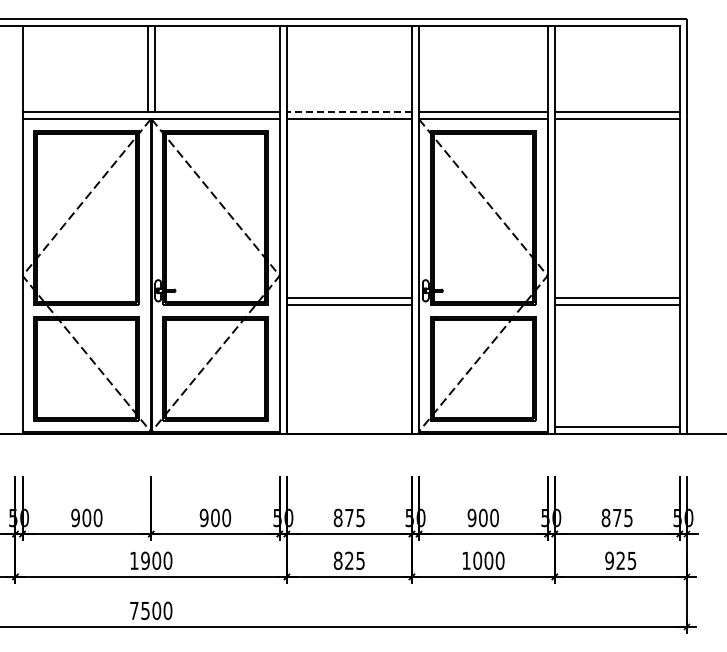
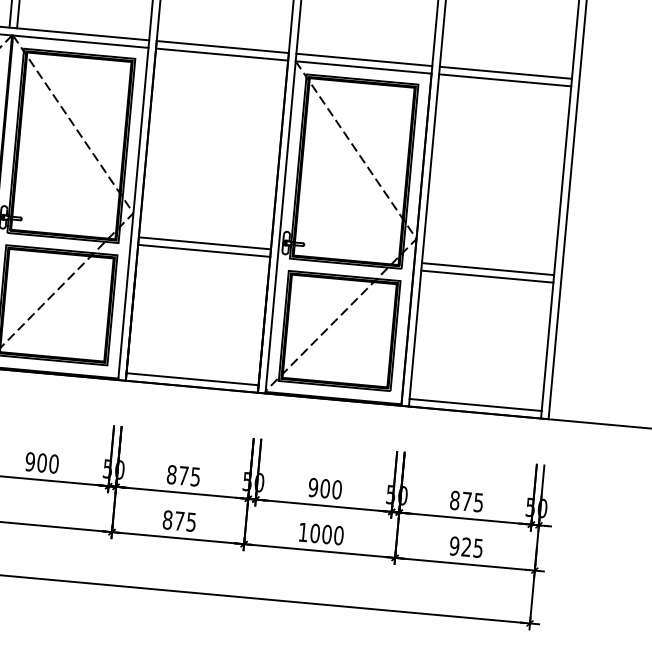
line: (349, 112) -> (222, 47), dashed -> solid
line: (348, 426) -> (191, 379), added
text: (349, 560) -> (179, 520), 825 -> 875

